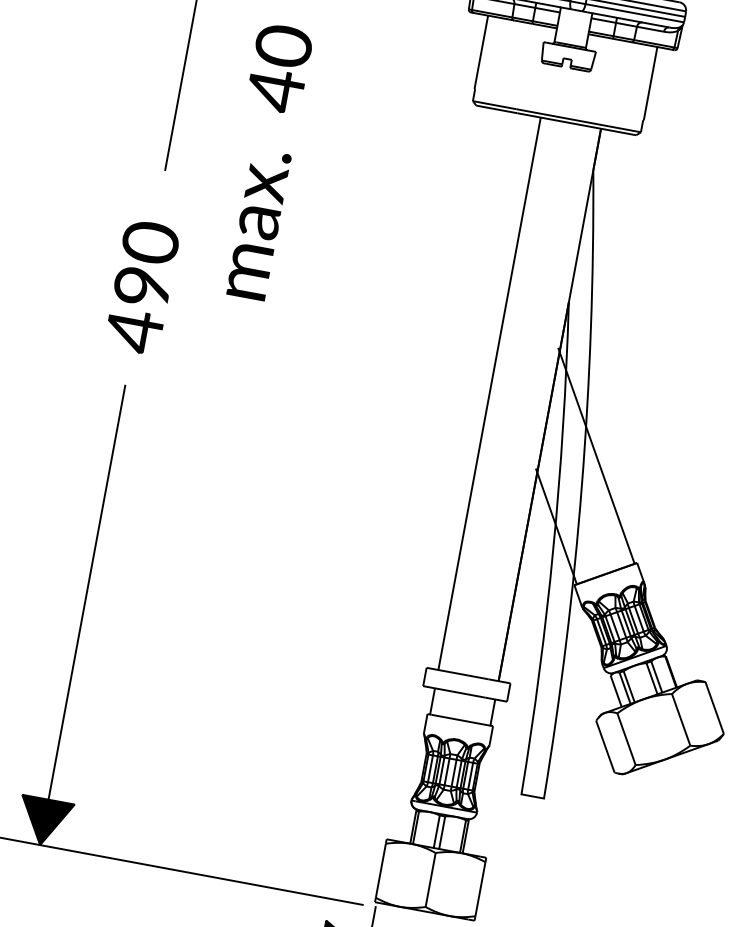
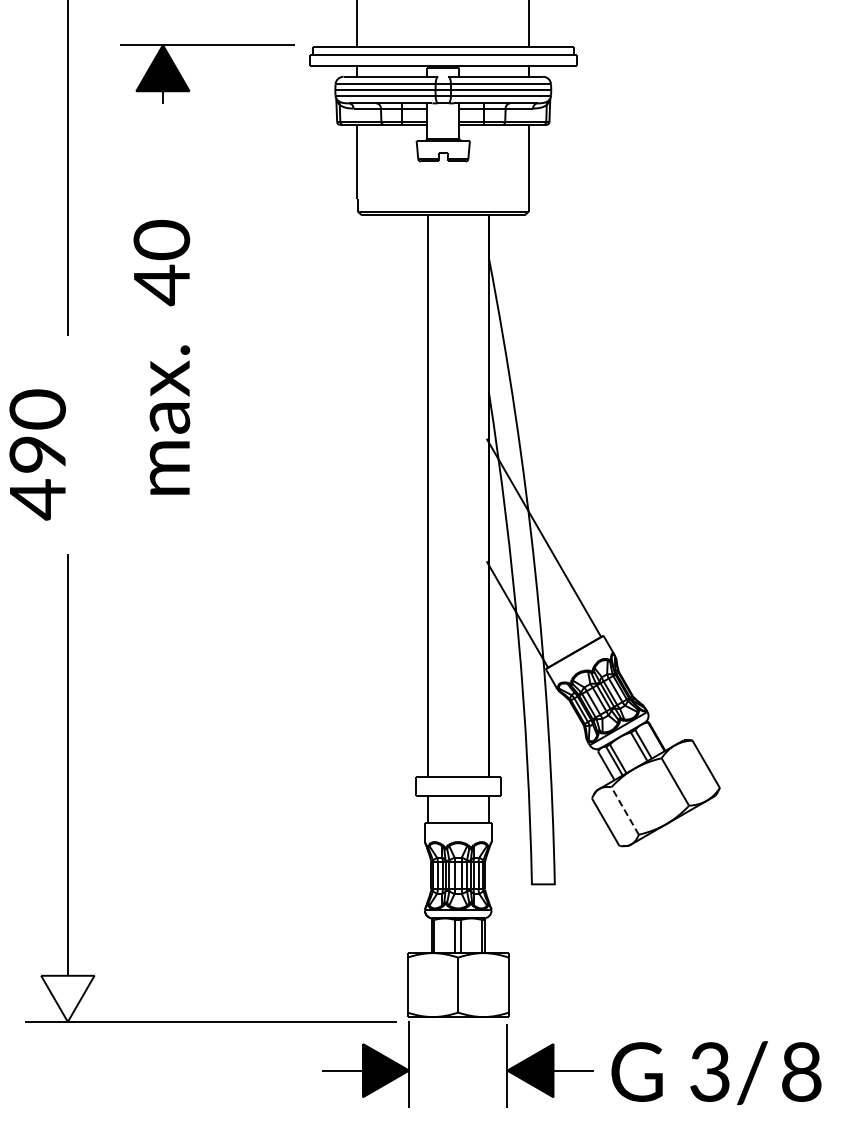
text: (262, 161) -> (161, 357), moved
text: (142, 286) -> (37, 454), moved
line: (625, 738) -> (624, 810), solid -> dashed
fill: (44, 821) -> (67, 998), removed

